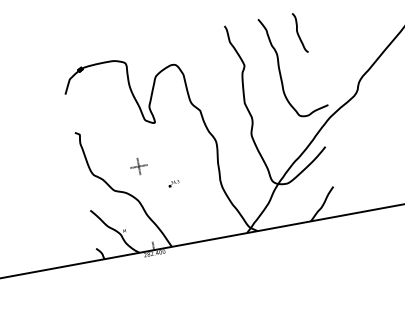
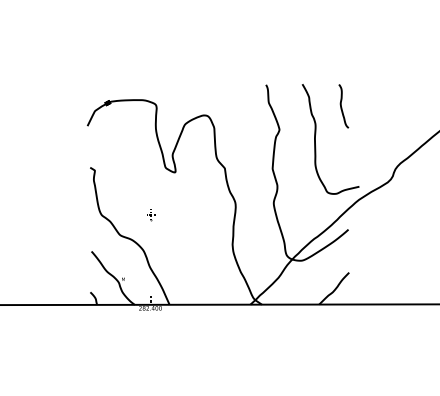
part: (138, 166) -> (150, 214), size x0.6
part: (173, 183) -> (183, 239), removed

